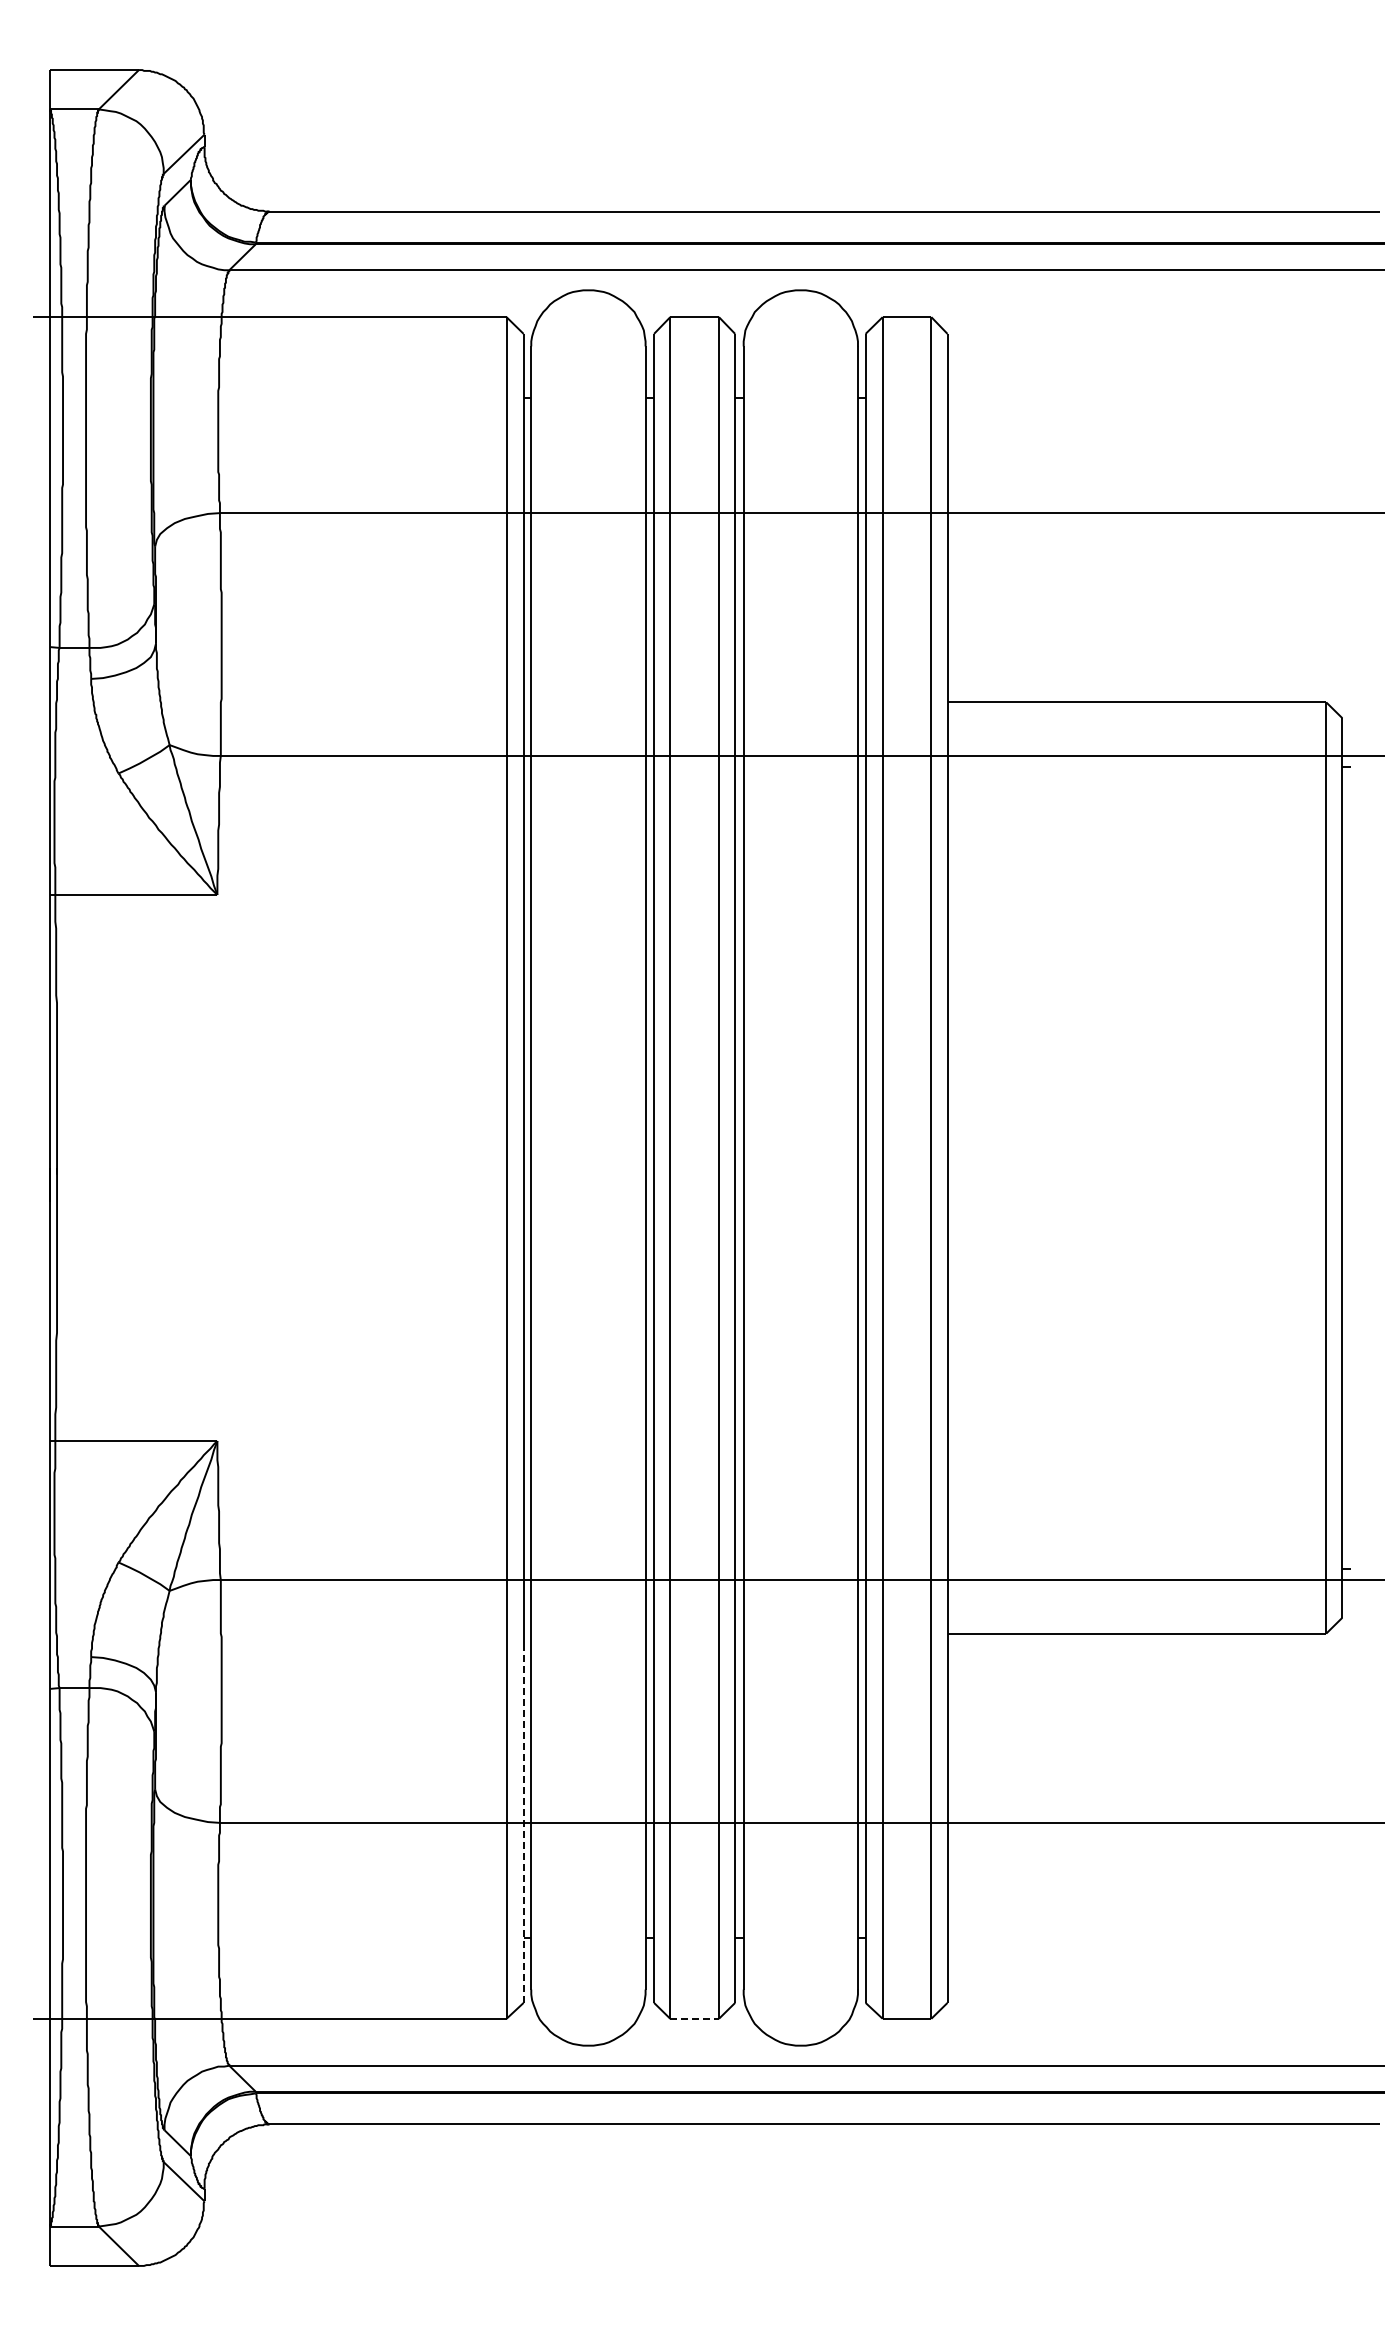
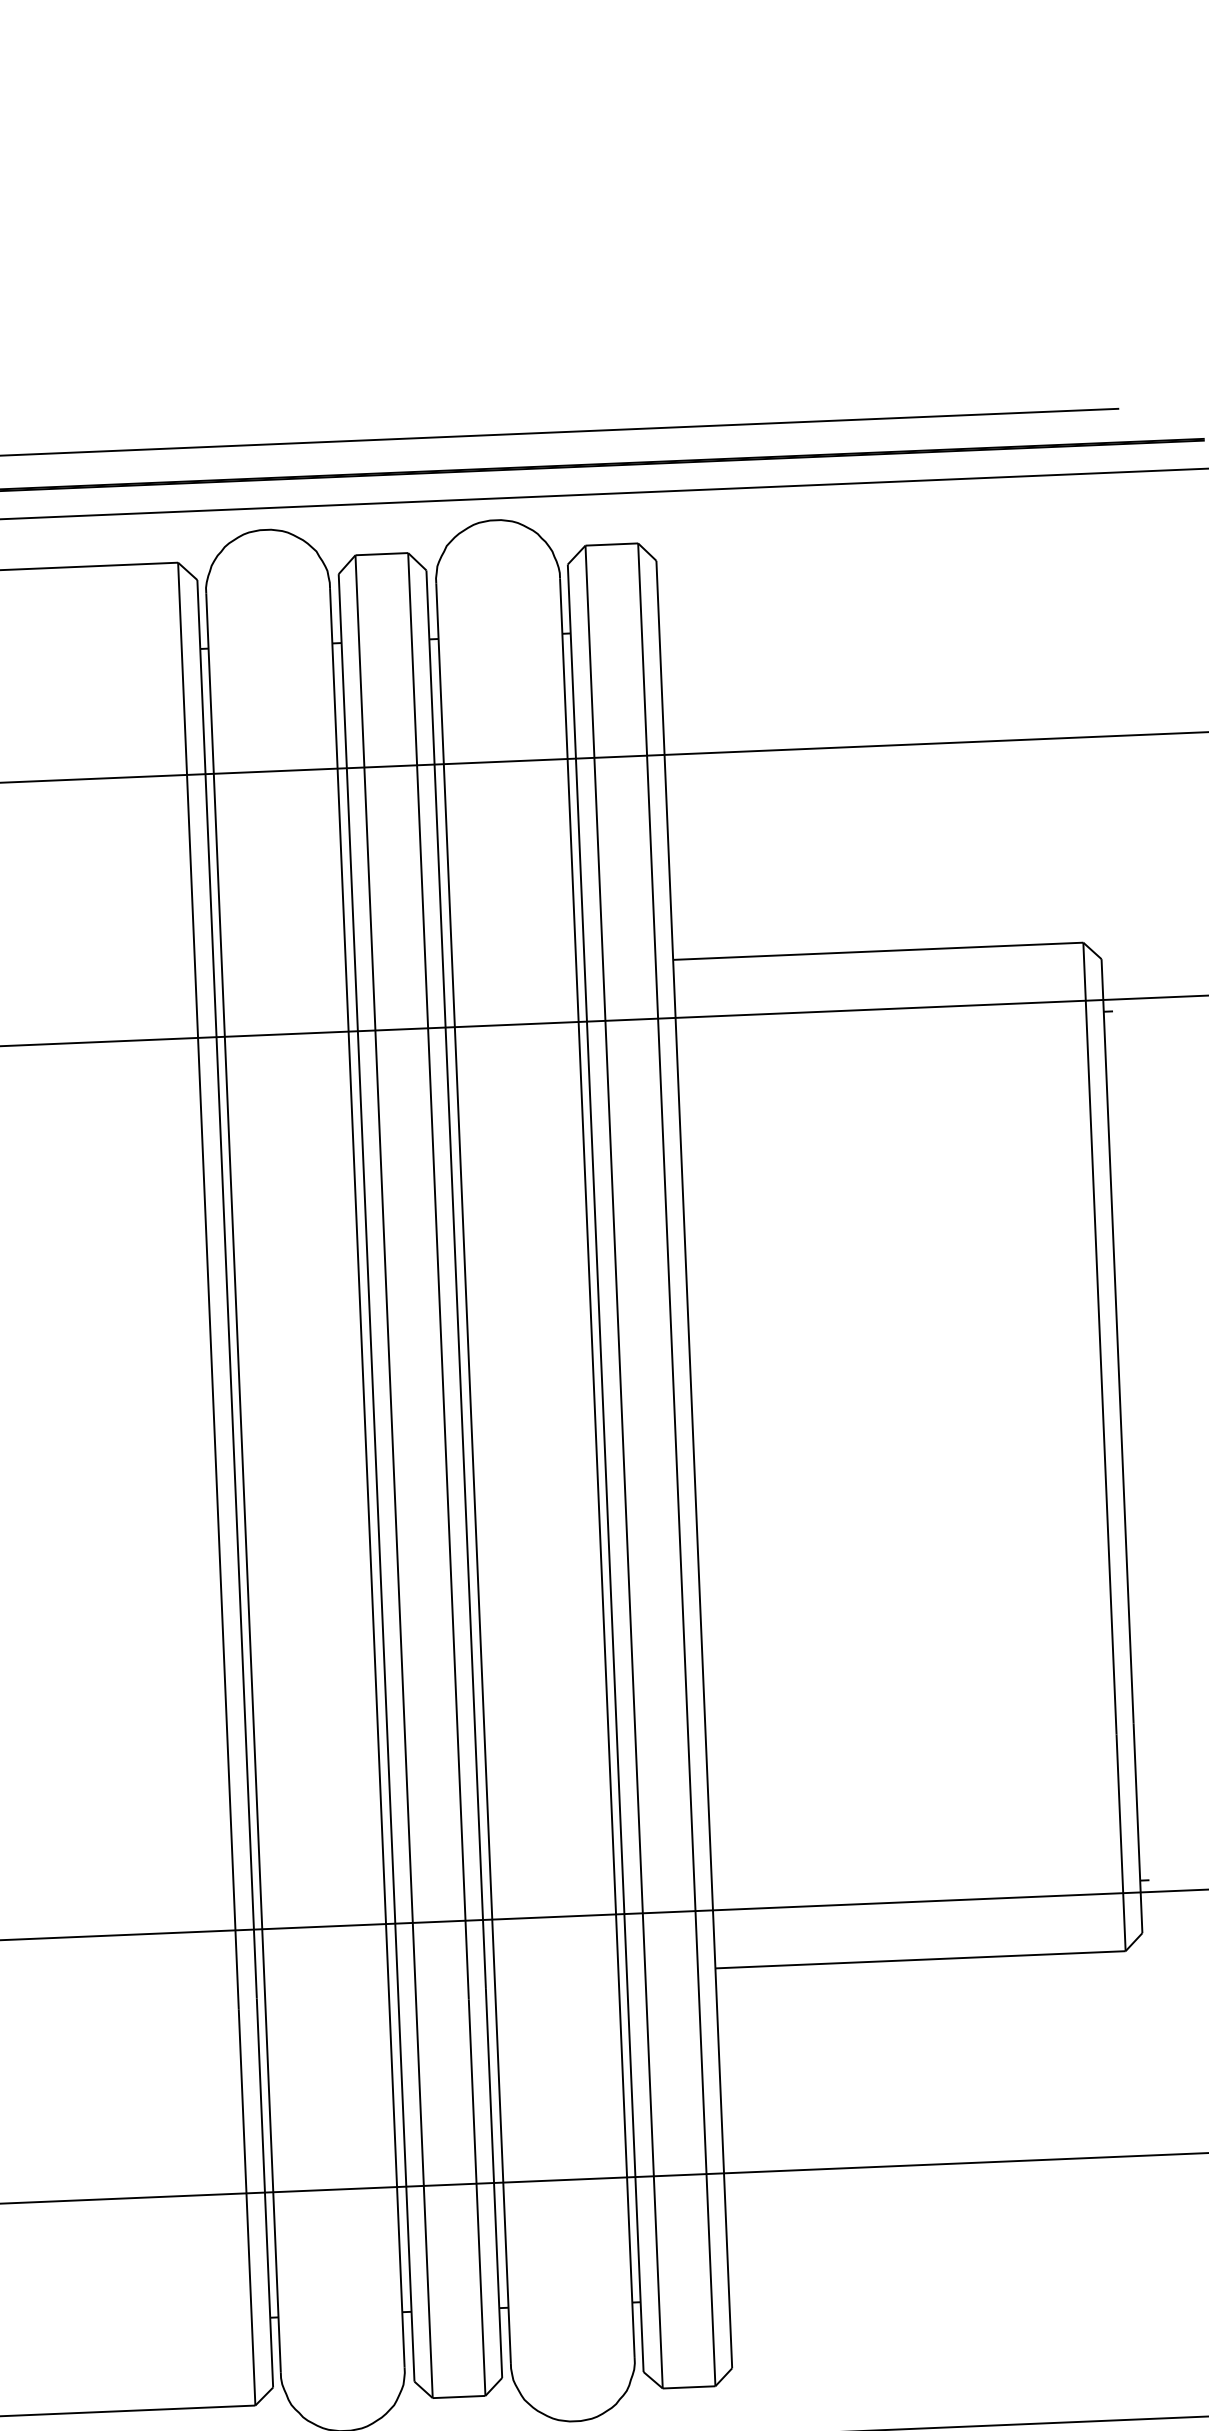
line: (523, 1823) -> (264, 2193), dashed -> solid
line: (695, 2018) -> (459, 2396), dashed -> solid

